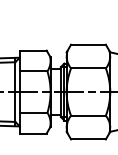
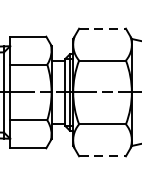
line: (88, 44) -> (102, 28), solid -> dashed
line: (88, 139) -> (102, 156), solid -> dashed

